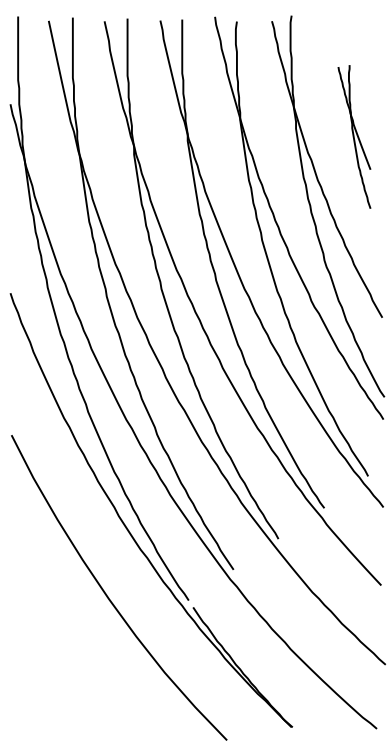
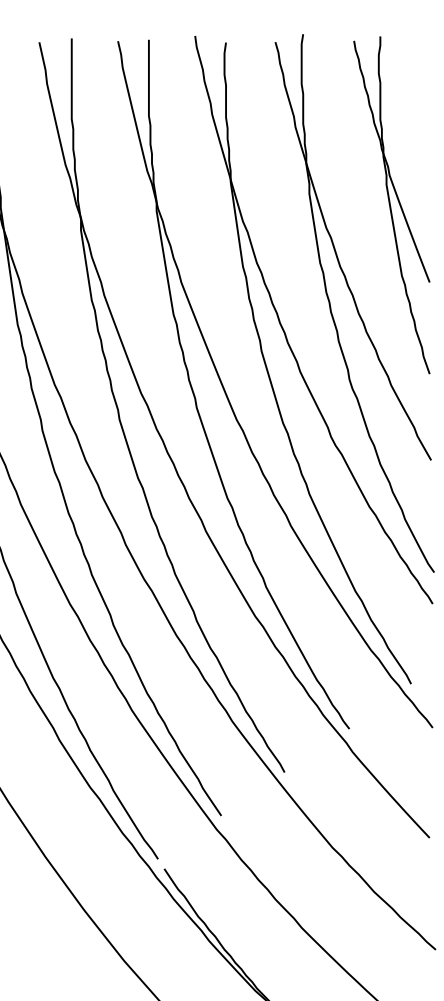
part: (354, 136) -> (391, 204), size x1.67

